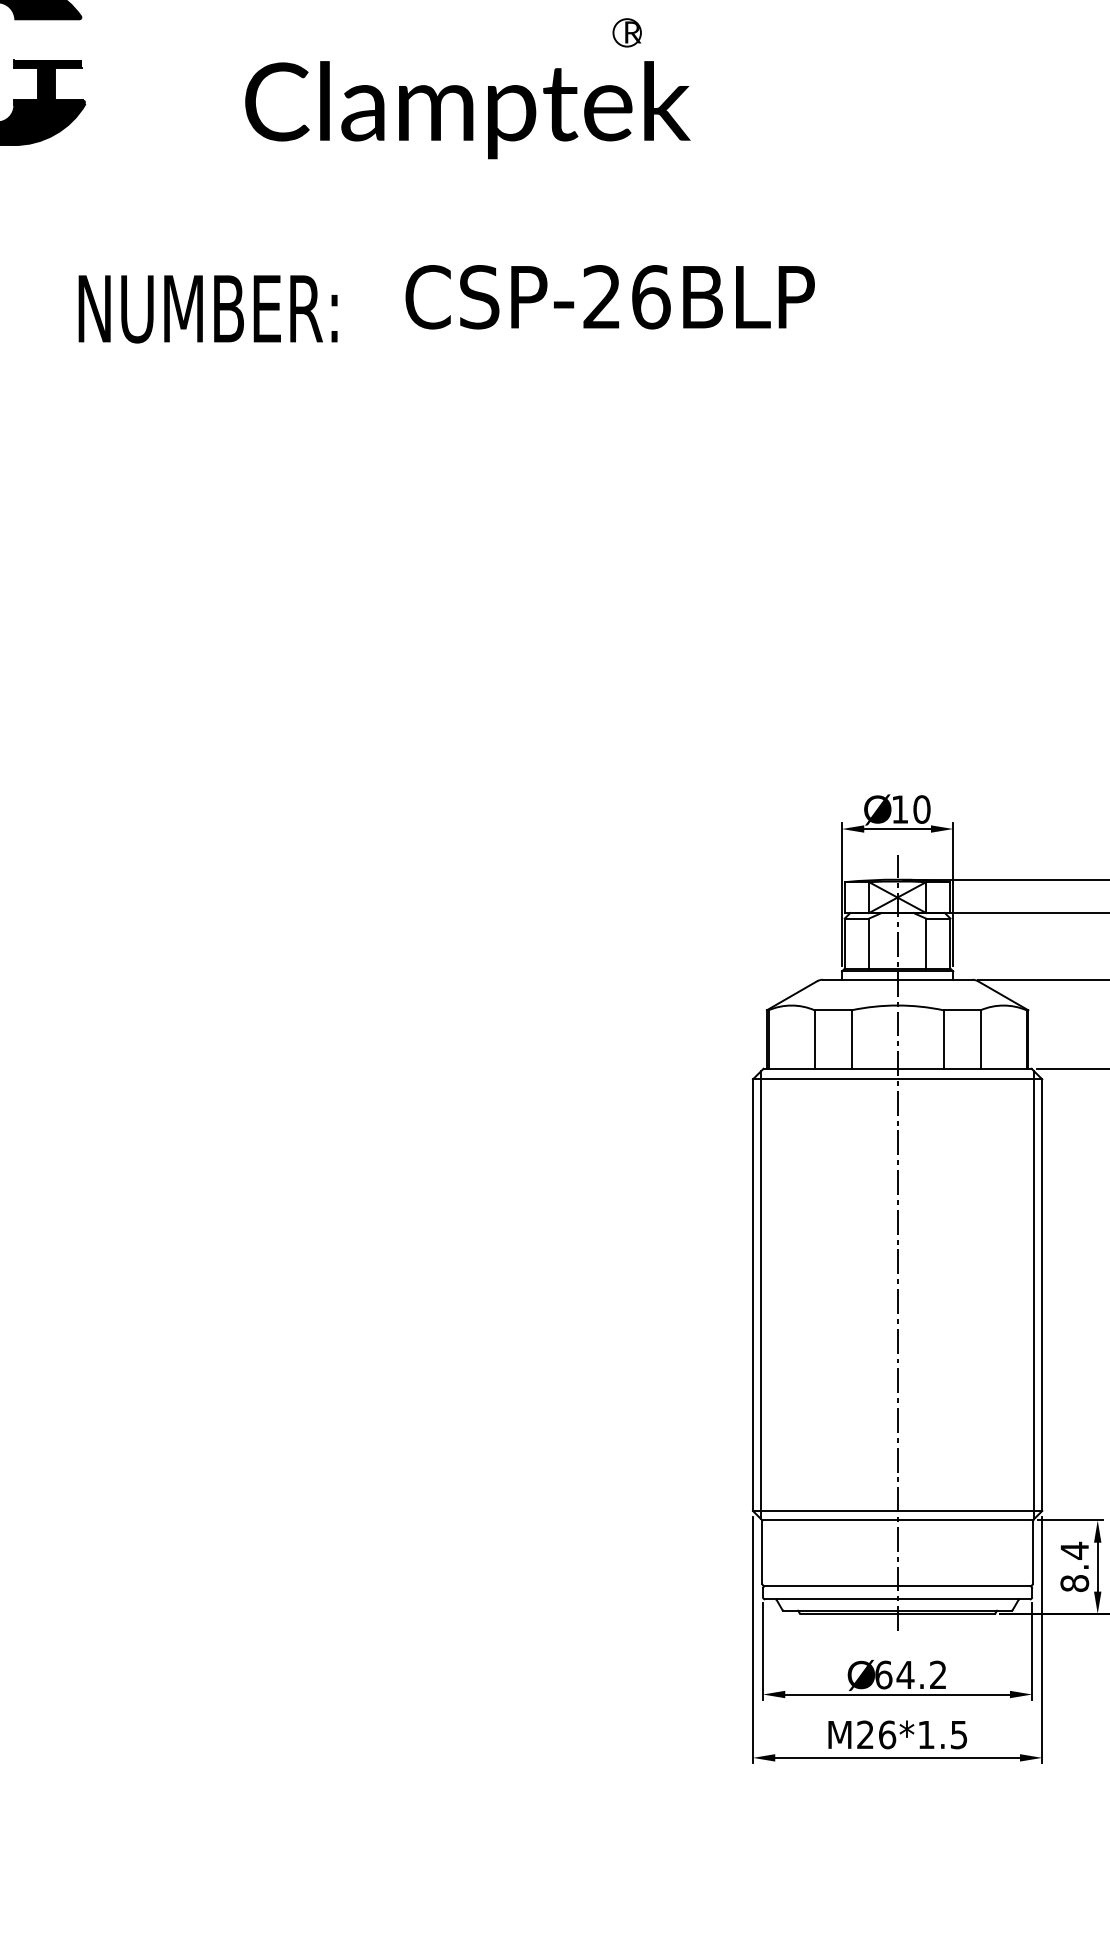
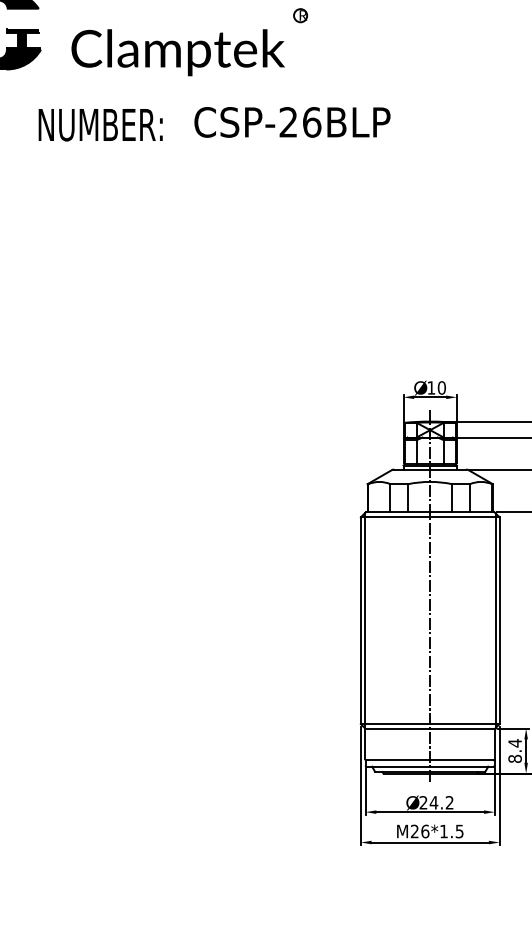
text: (466, 109) -> (177, 52), moved
text: (610, 297) -> (292, 122), moved
text: (207, 309) -> (100, 125), moved
text: (883, 1674) -> (423, 802), 64.2 -> 24.2

